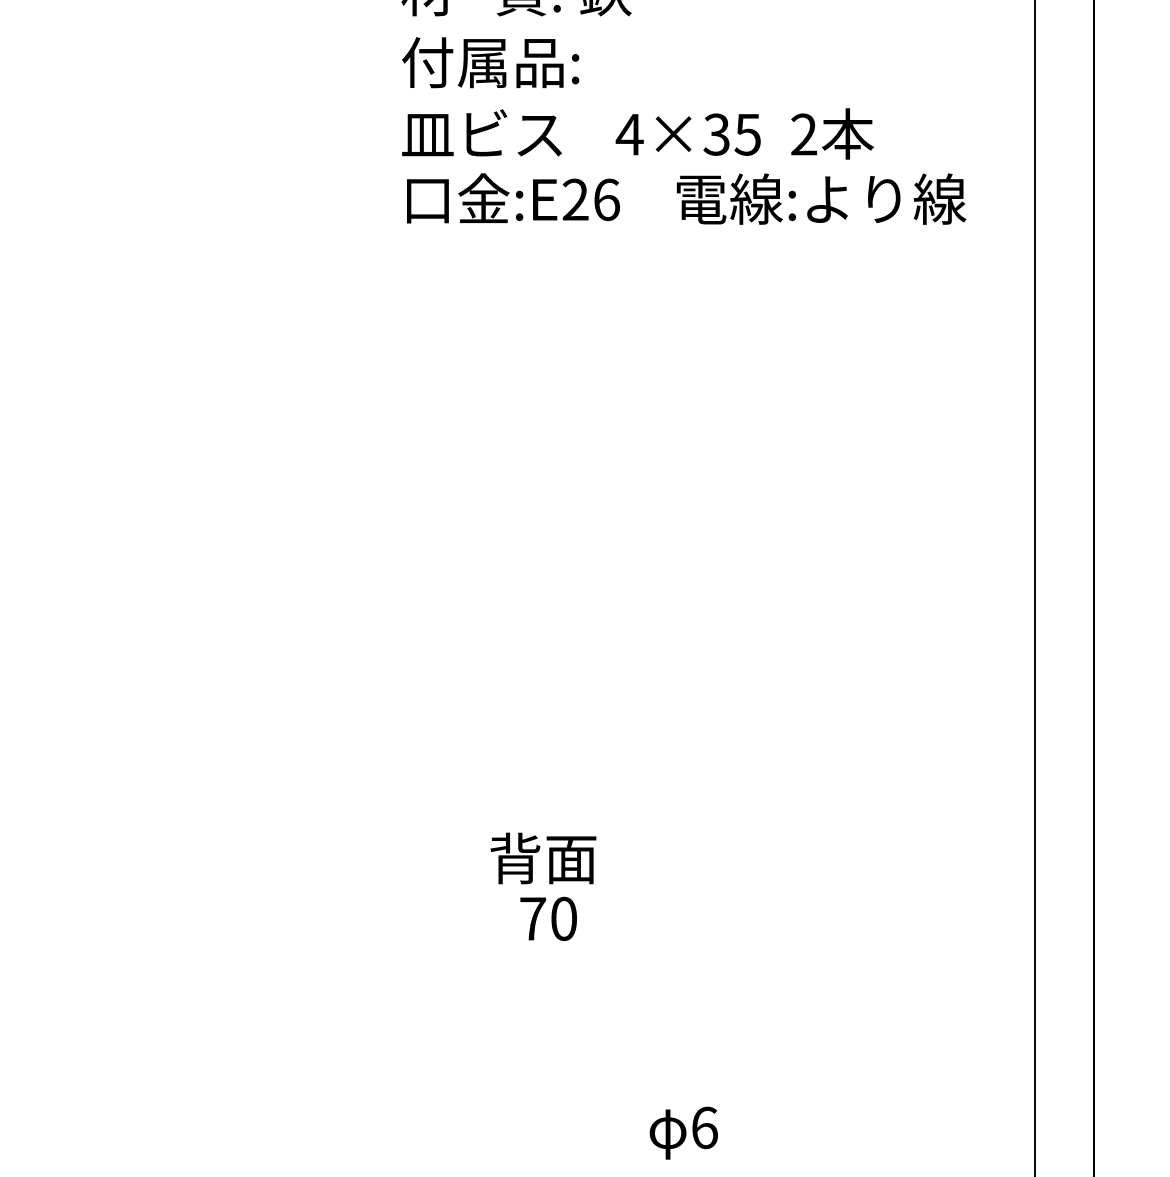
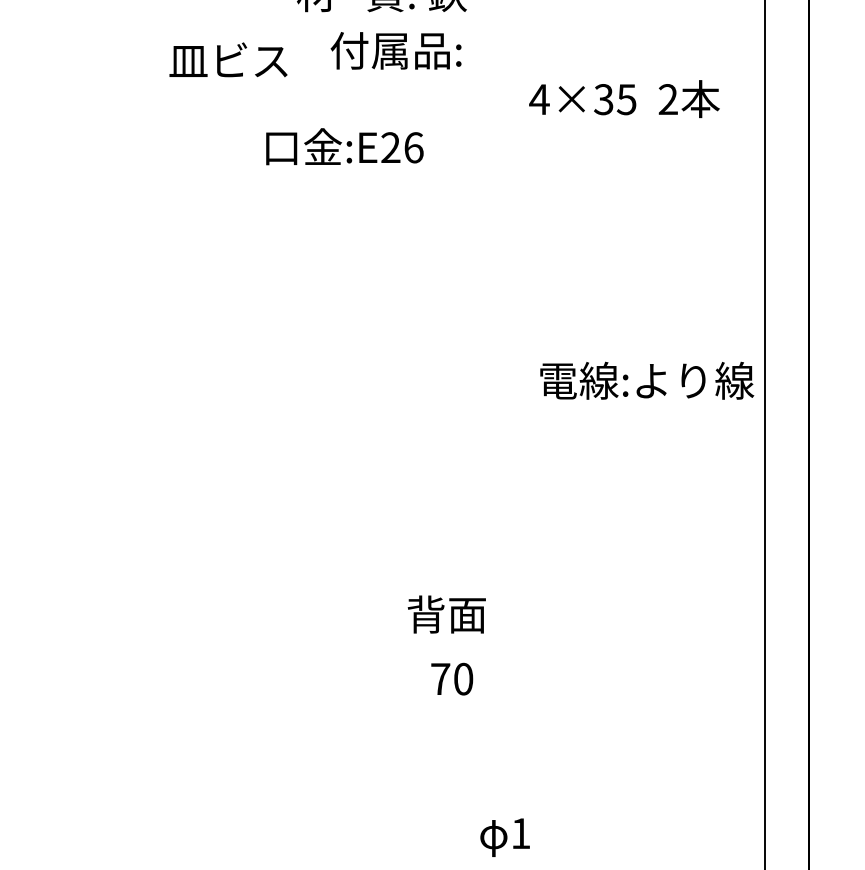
text: (490, 62) -> (395, 50), moved
text: (481, 132) -> (228, 59), moved
text: (744, 133) -> (624, 98), moved
text: (513, 198) -> (344, 146), moved
text: (821, 198) -> (647, 380), moved
text: (543, 858) -> (446, 614), moved
text: (548, 918) -> (452, 678), moved
text: (704, 1127) -> (520, 833), 6 -> 1

